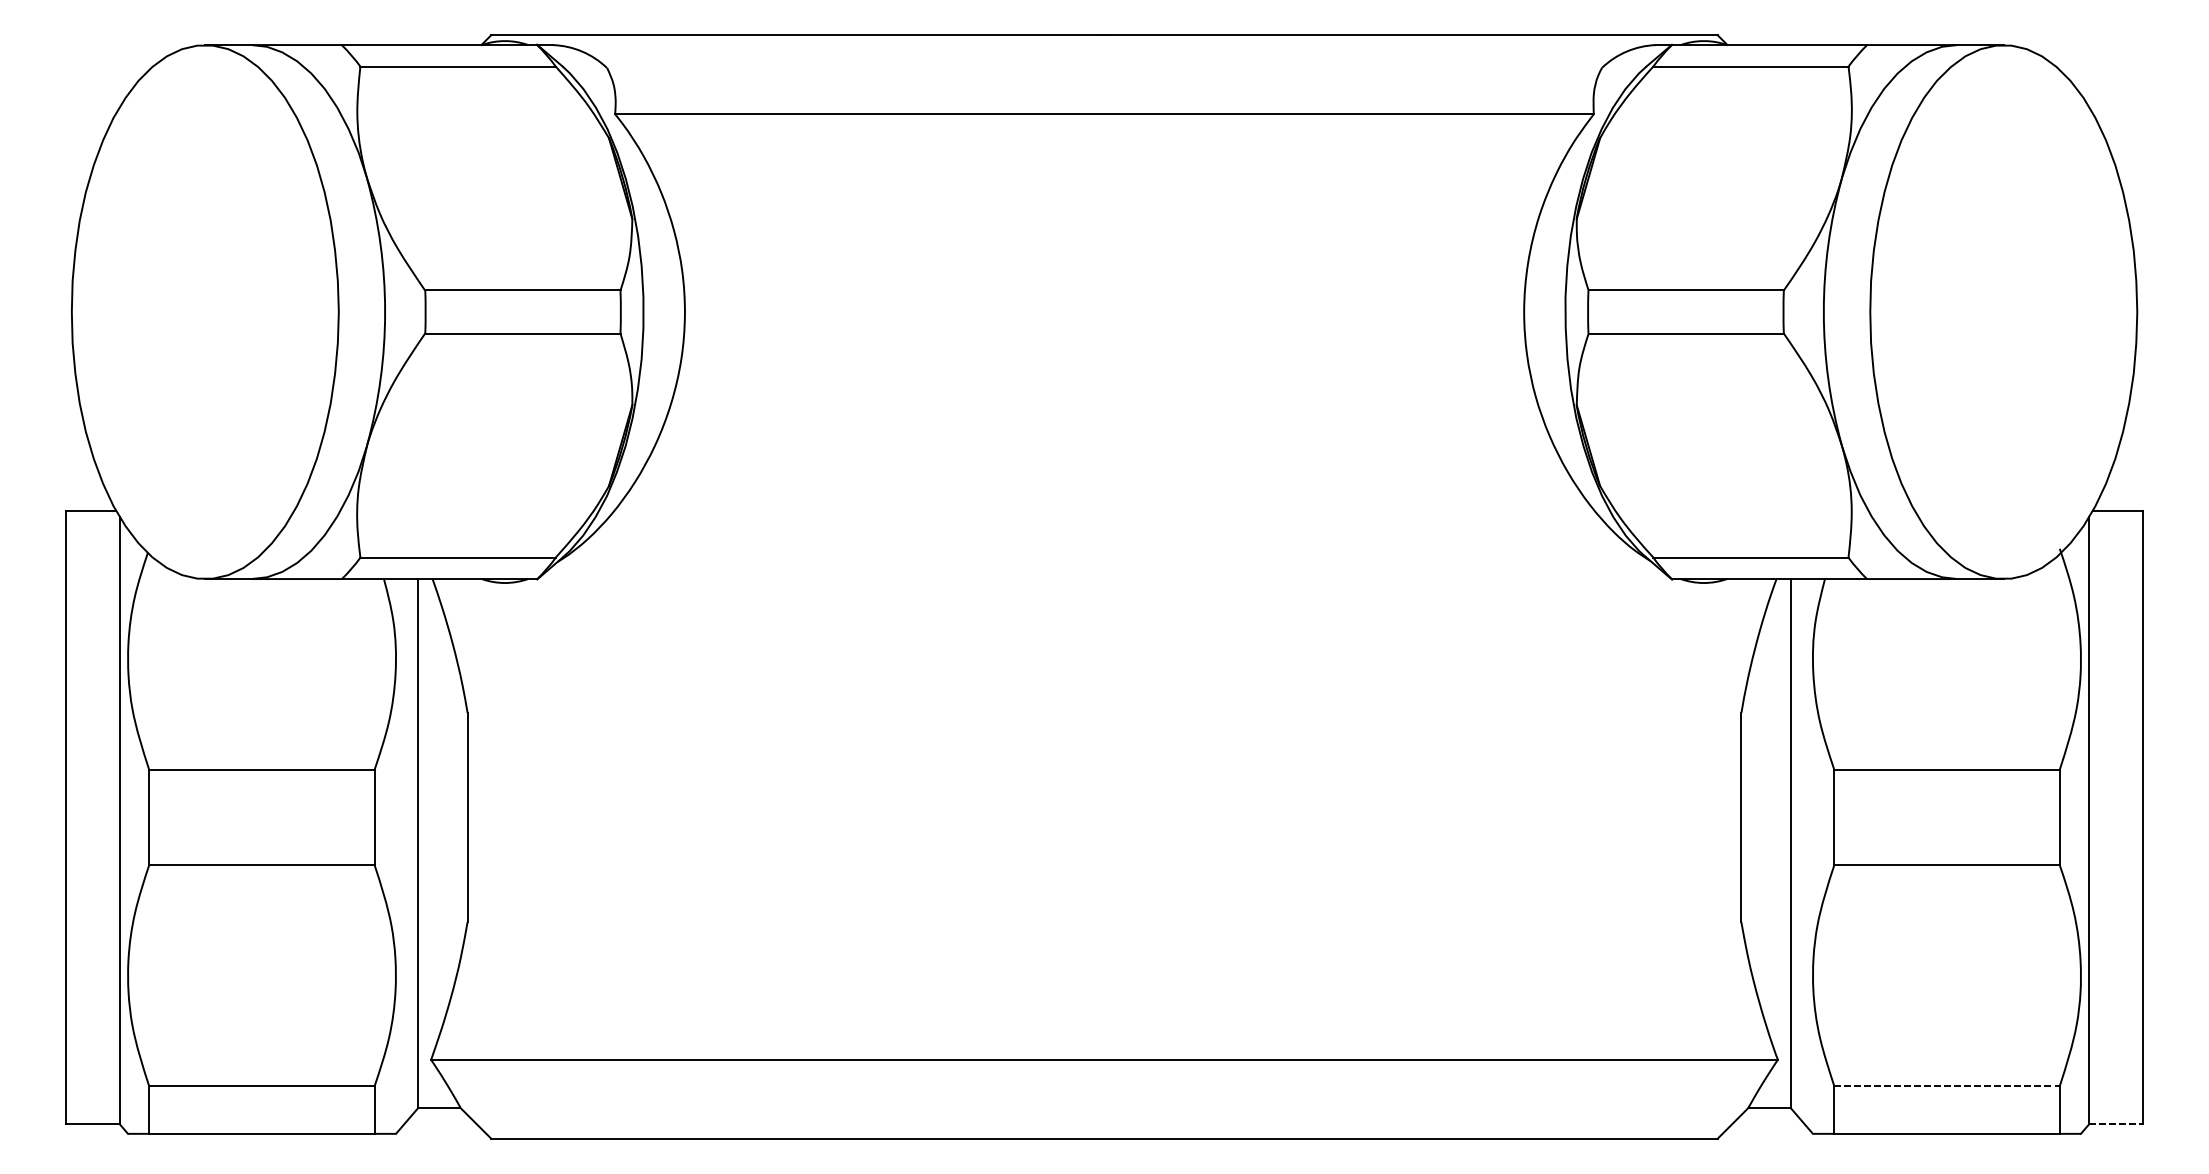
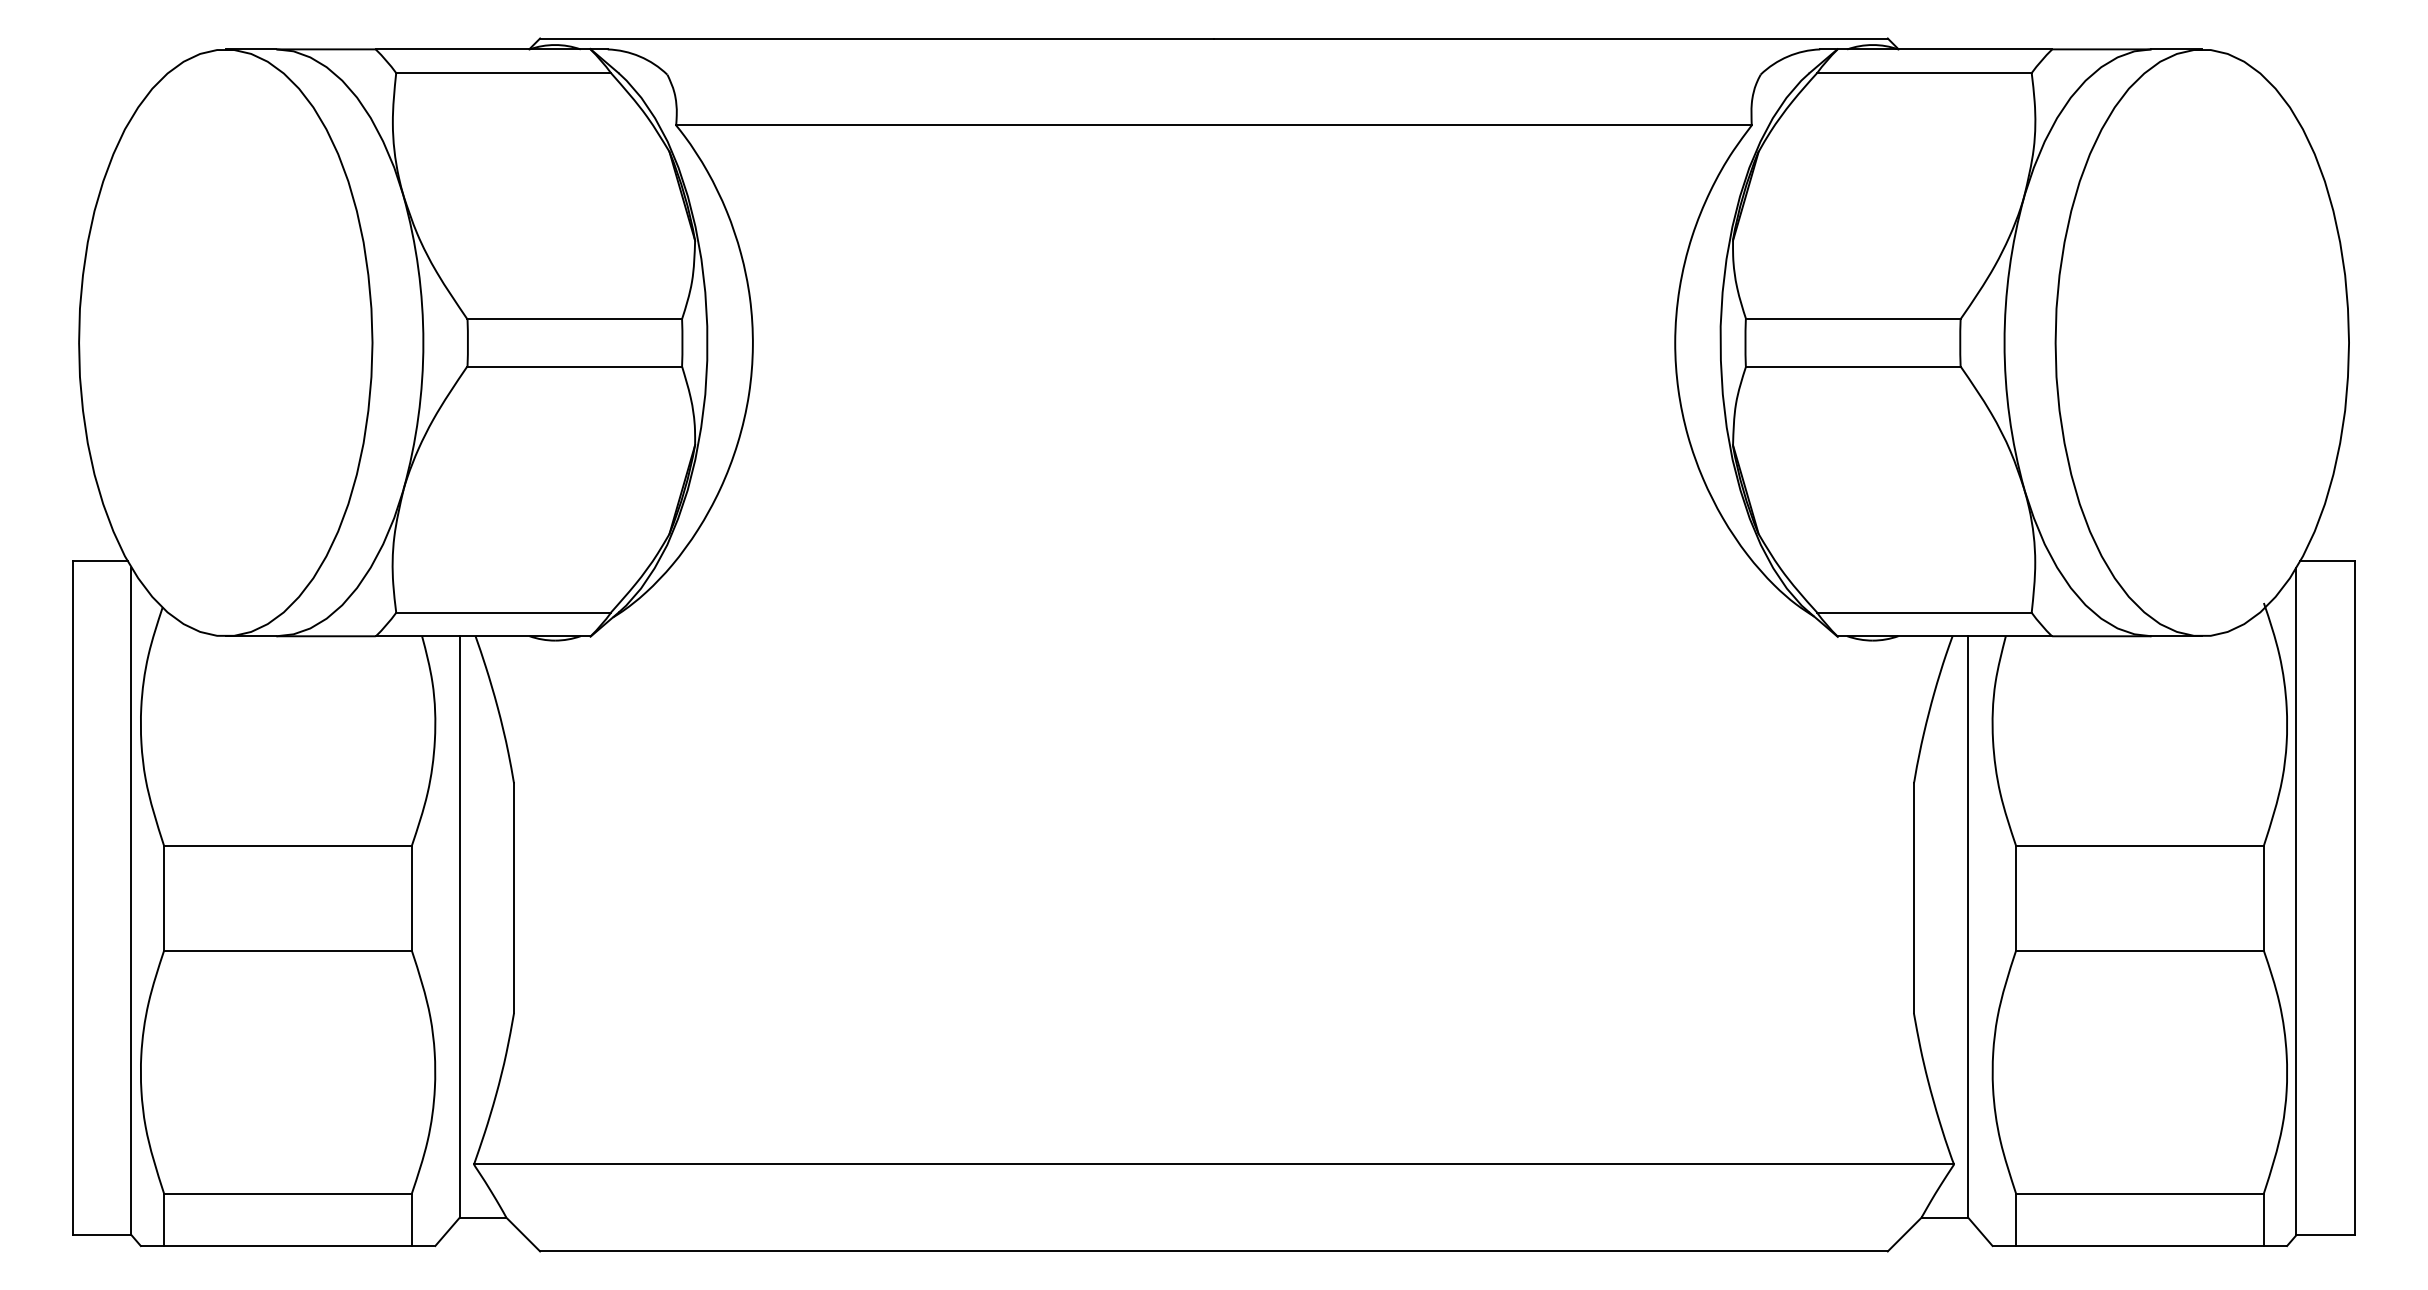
line: (1946, 1086) -> (2139, 1193), dashed -> solid
line: (2116, 1124) -> (2326, 1235), dashed -> solid

